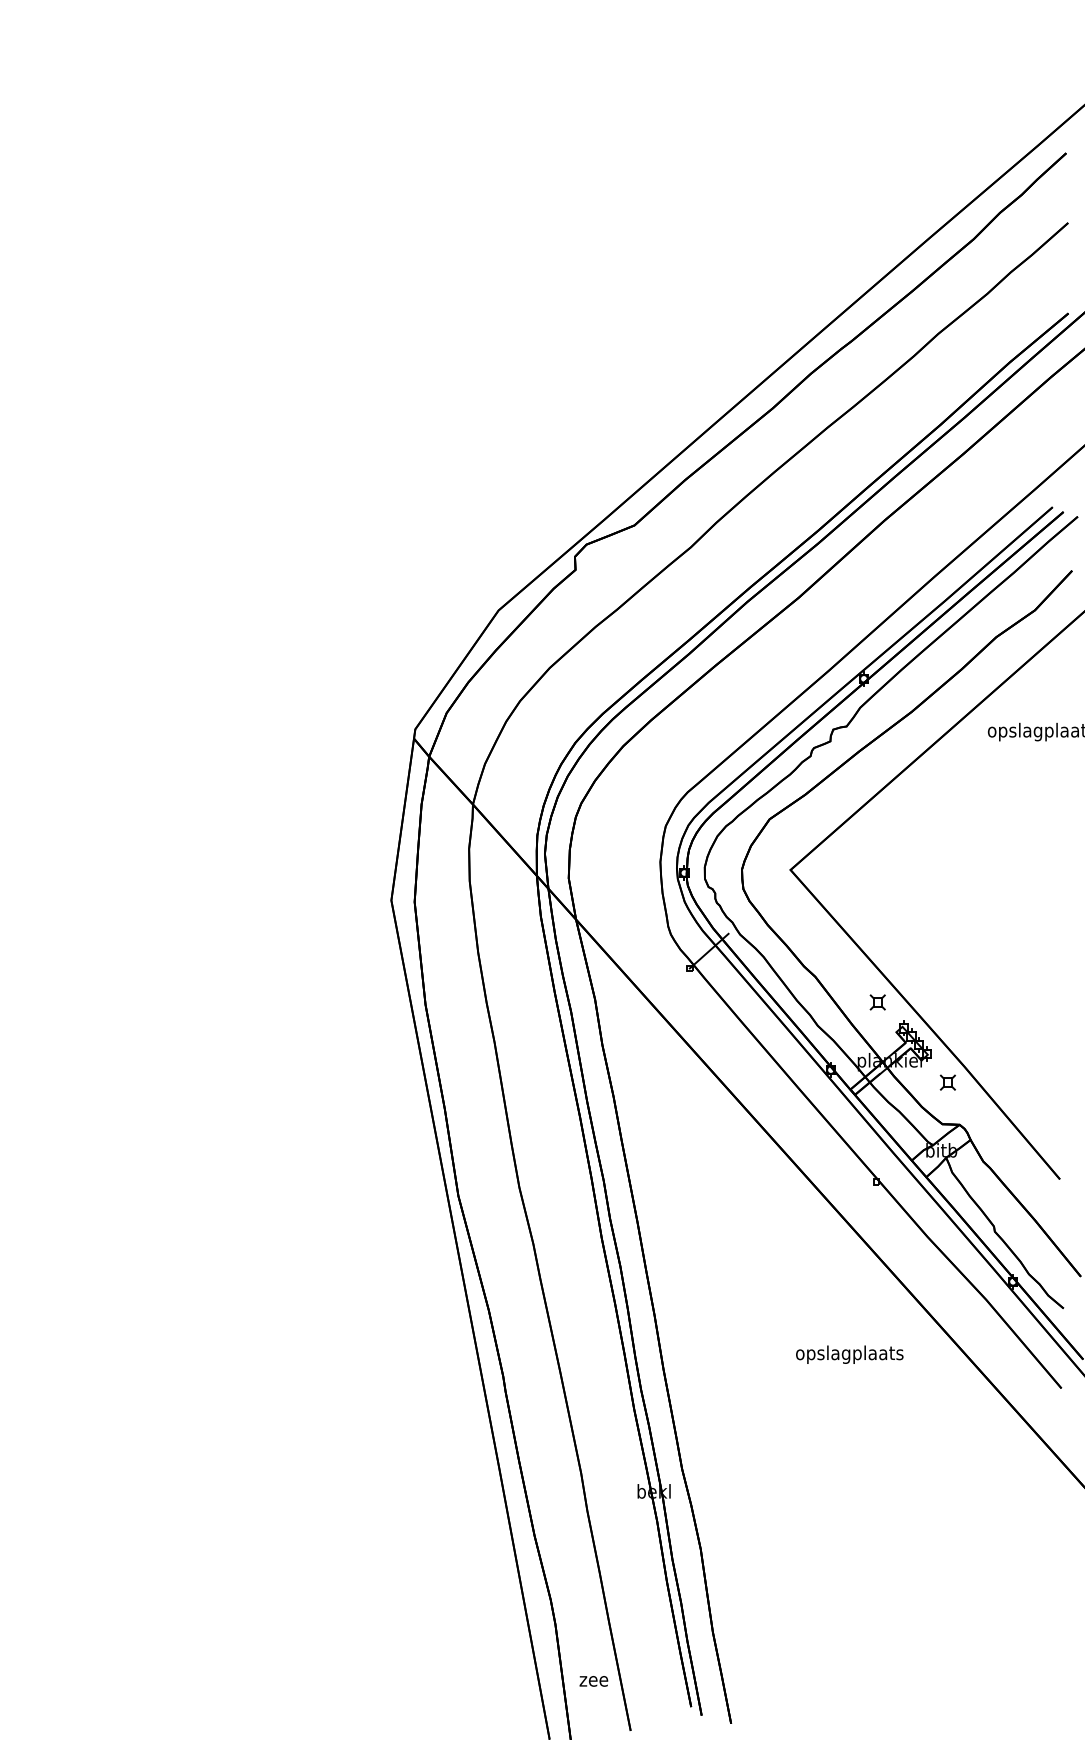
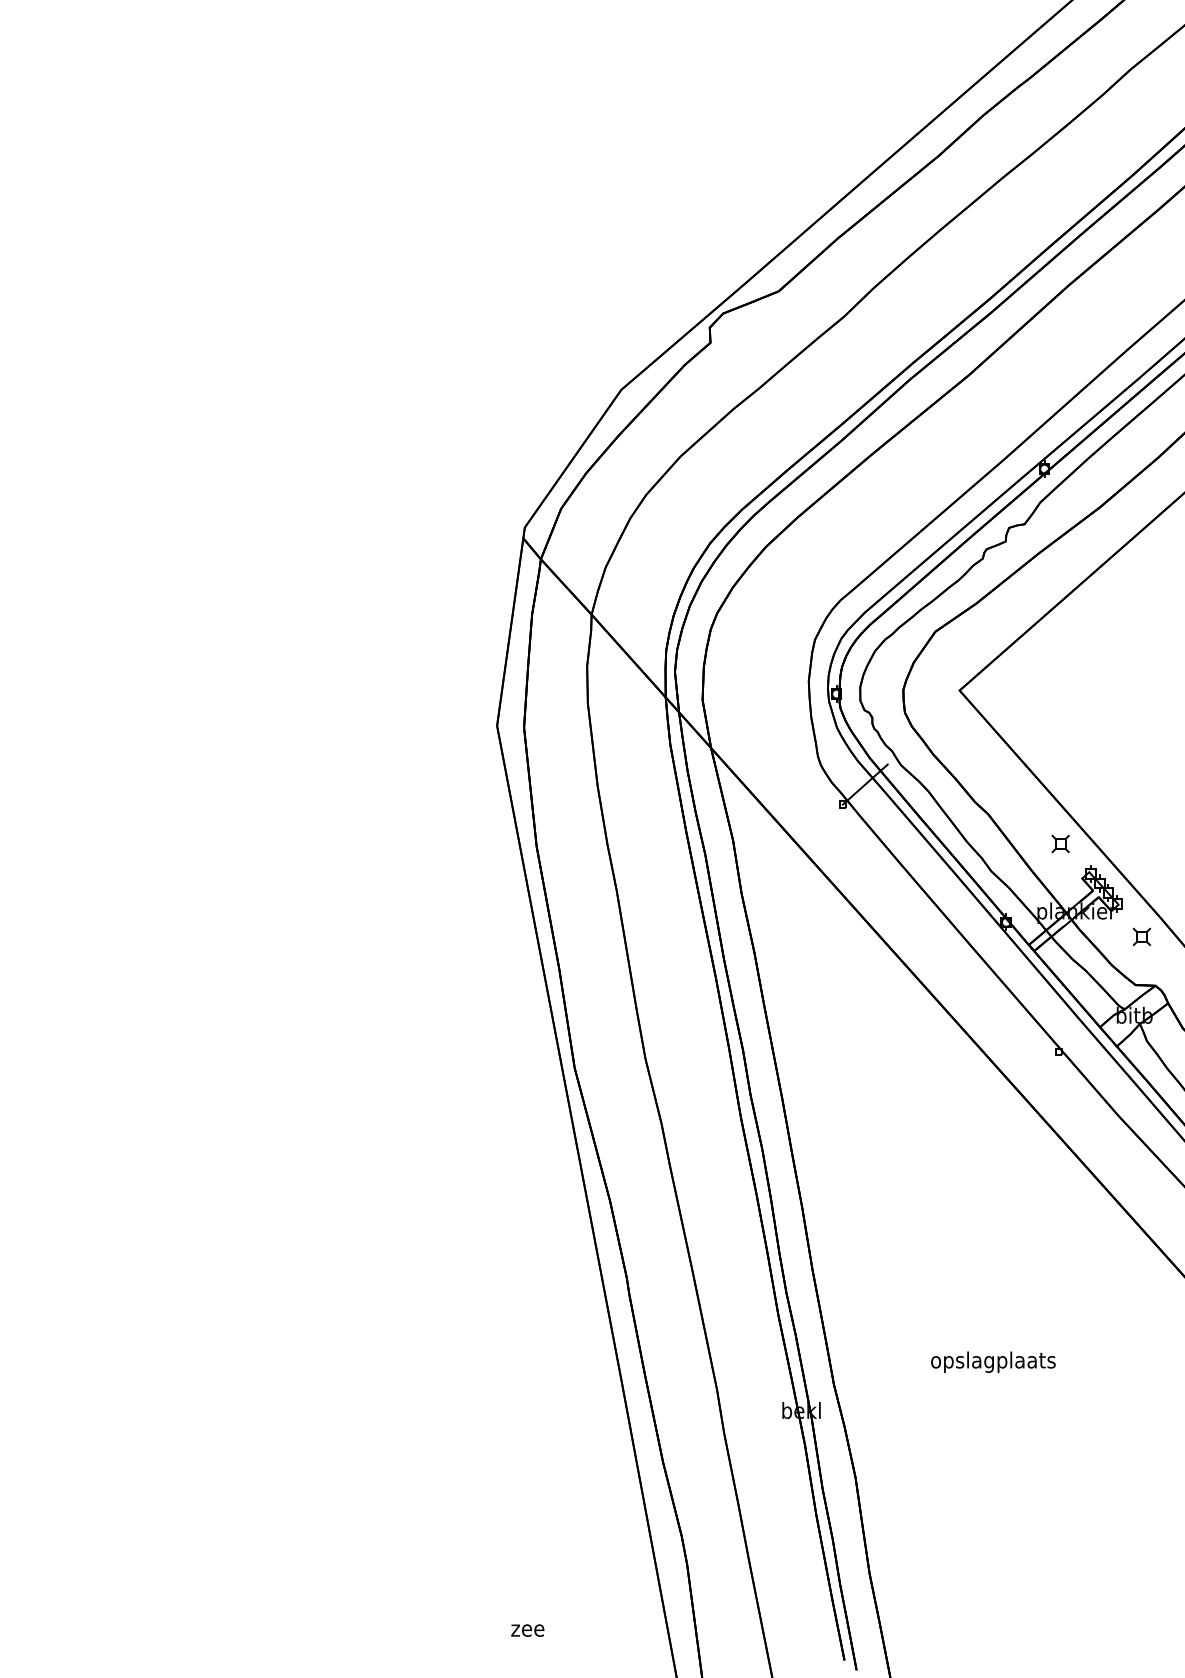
text: (849, 1354) -> (993, 1361), moved
text: (593, 1681) -> (527, 1630), moved

